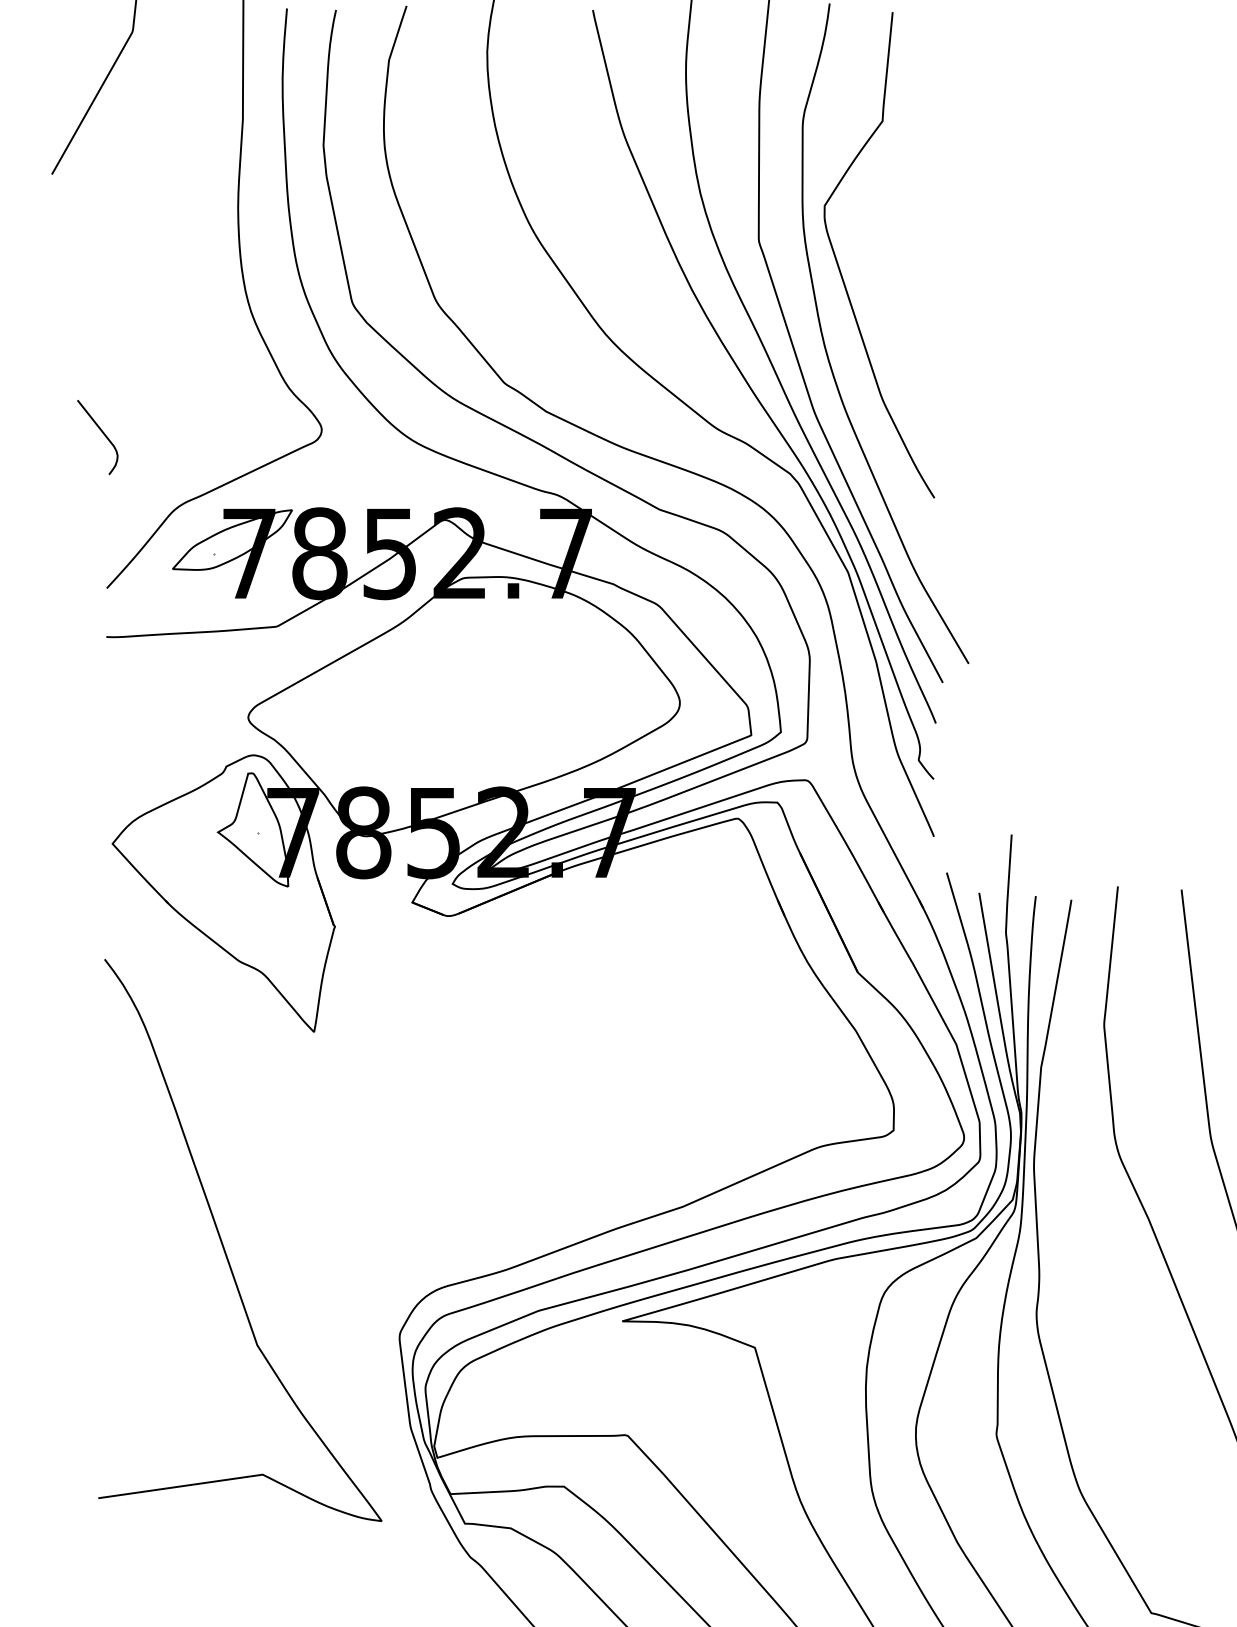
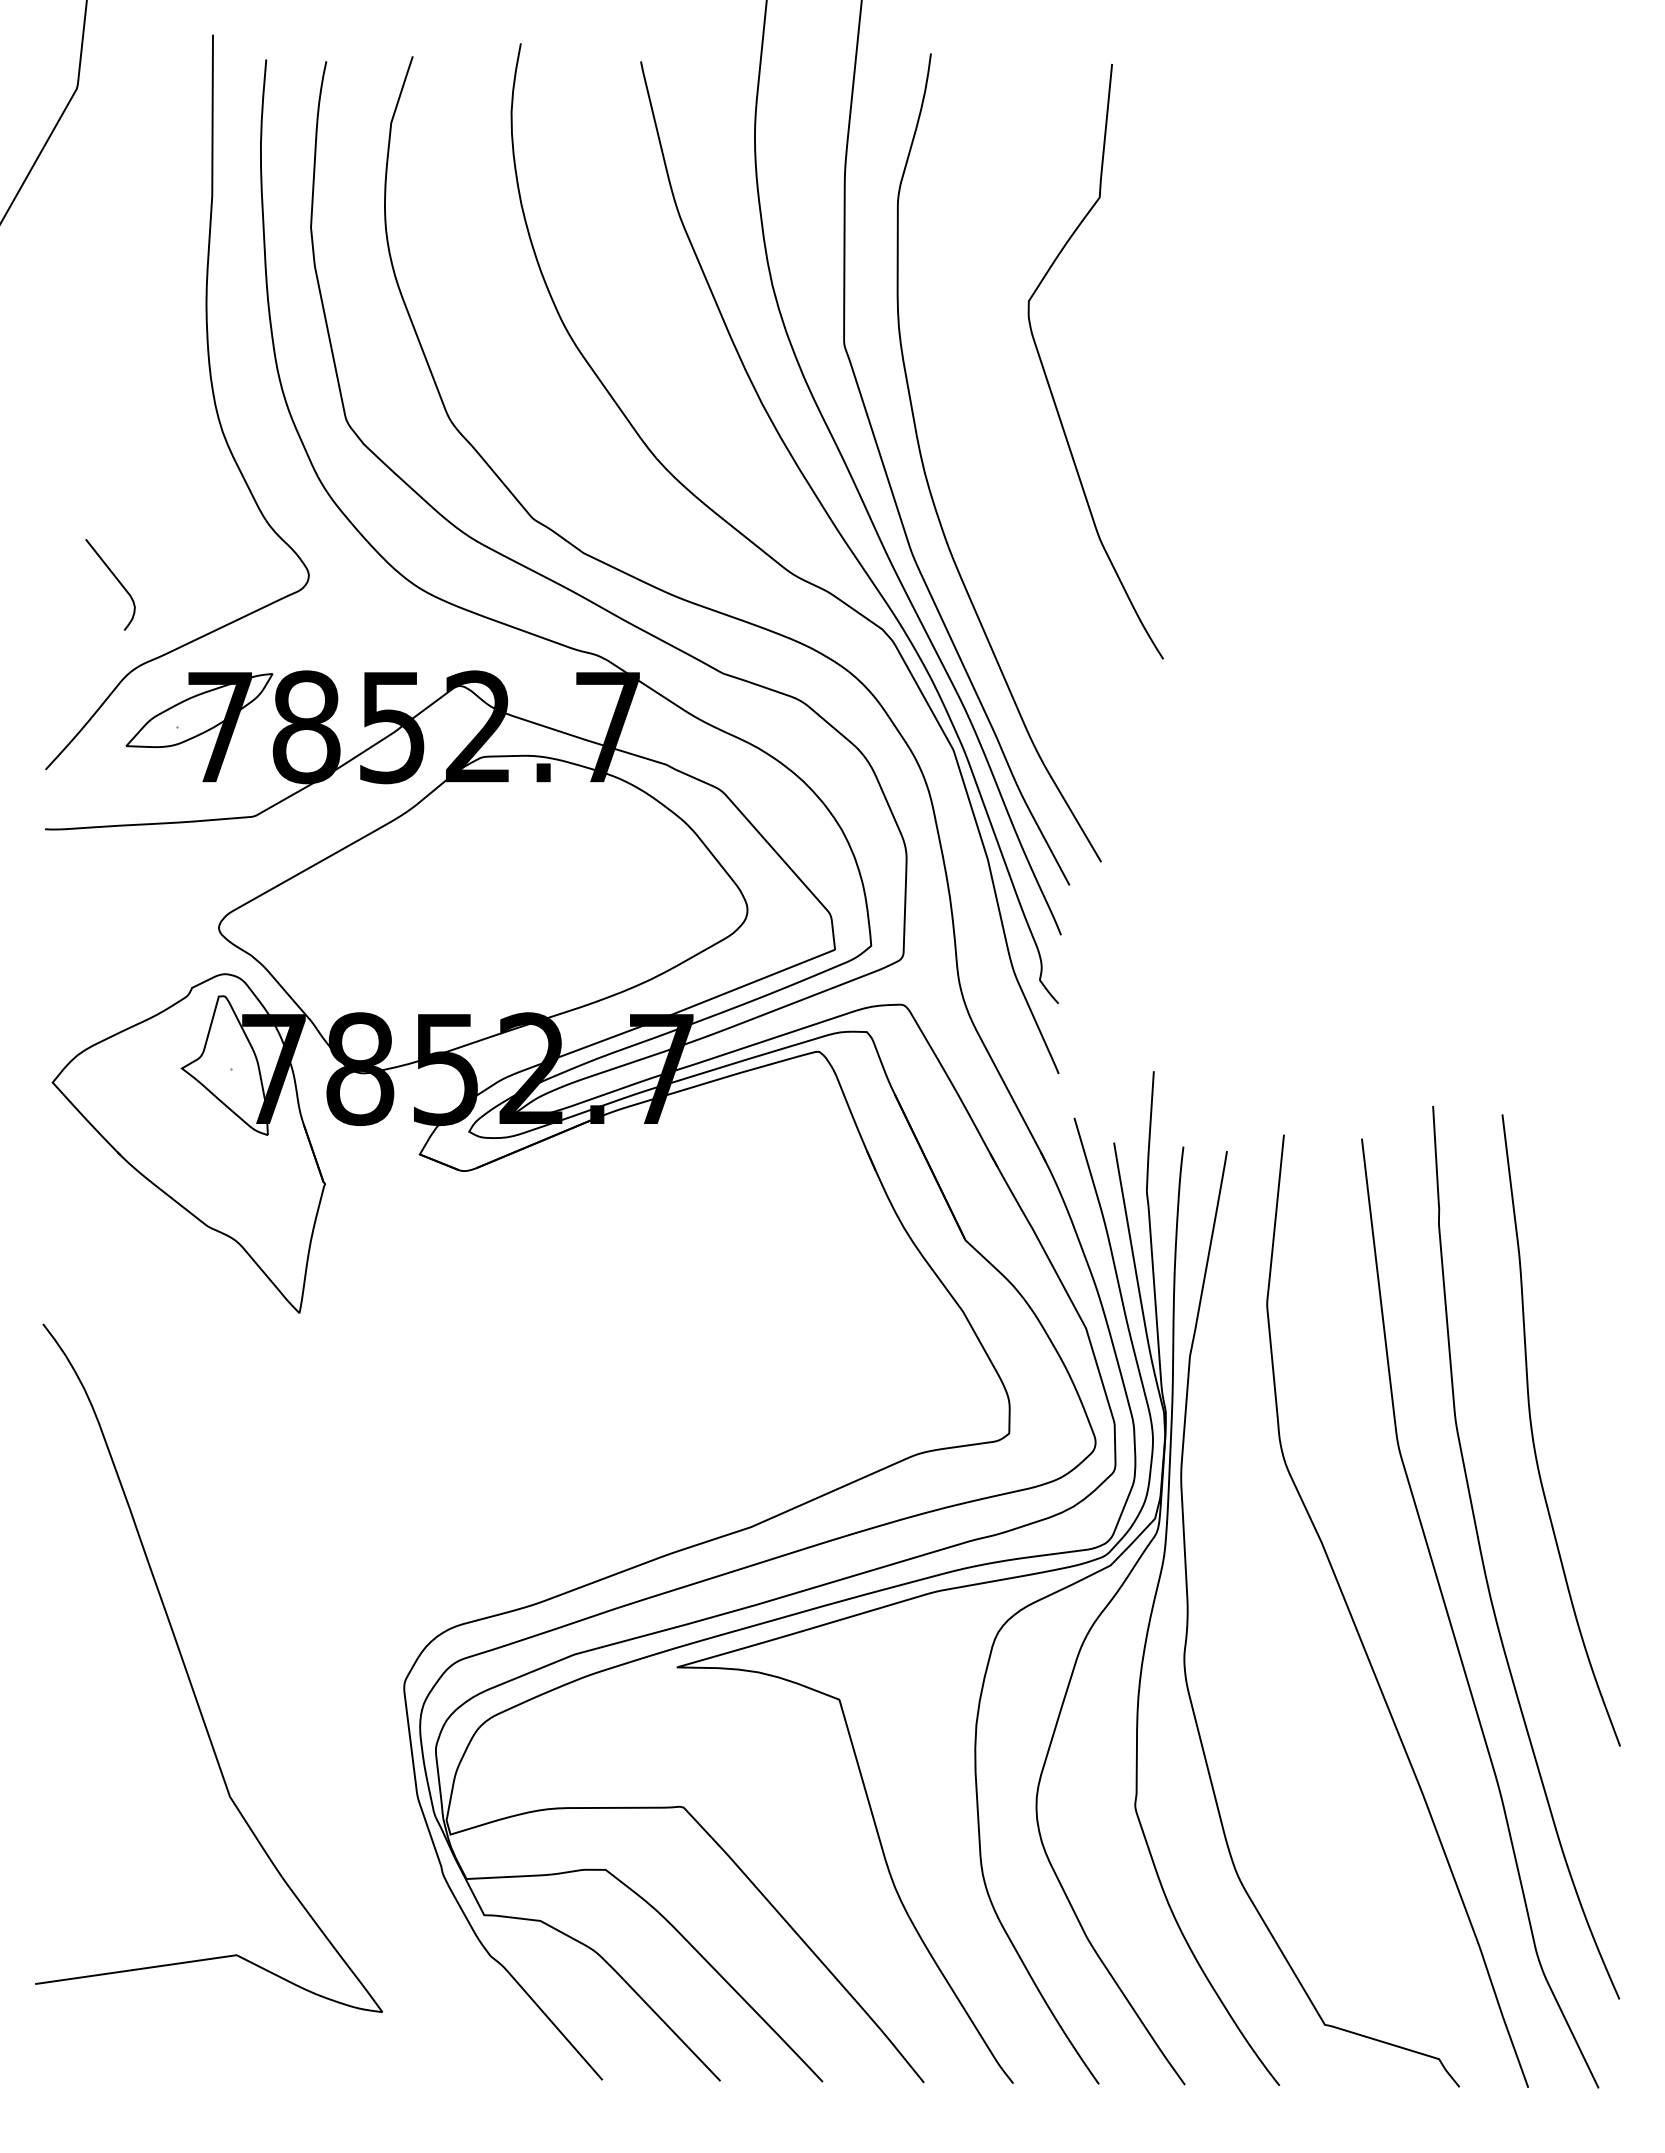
curve: (839, 268) -> (1047, 377), moved
curve: (103, 434) -> (117, 581), moved
curve: (223, 1244) -> (188, 1673), moved

